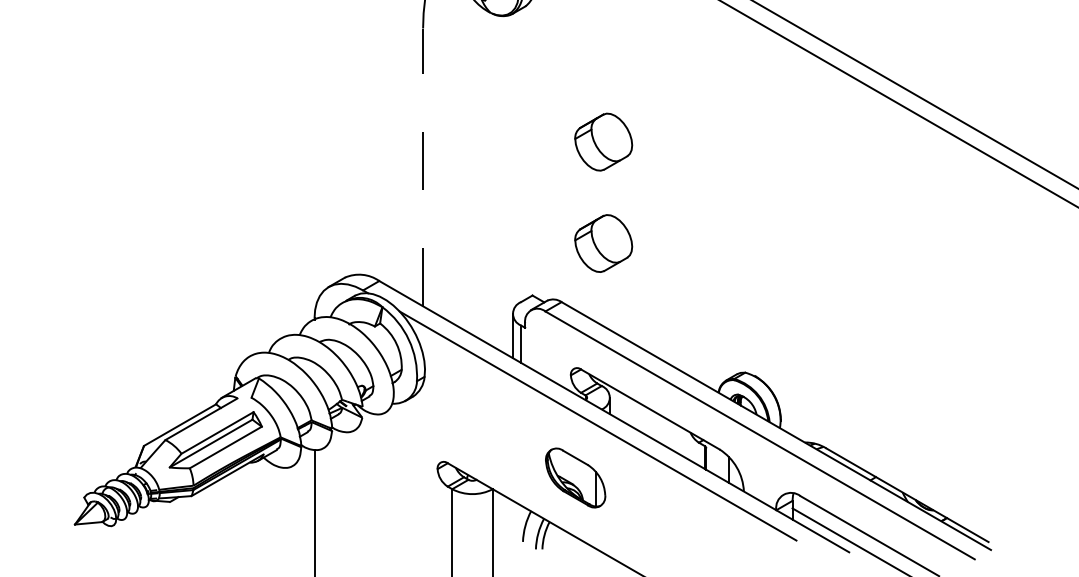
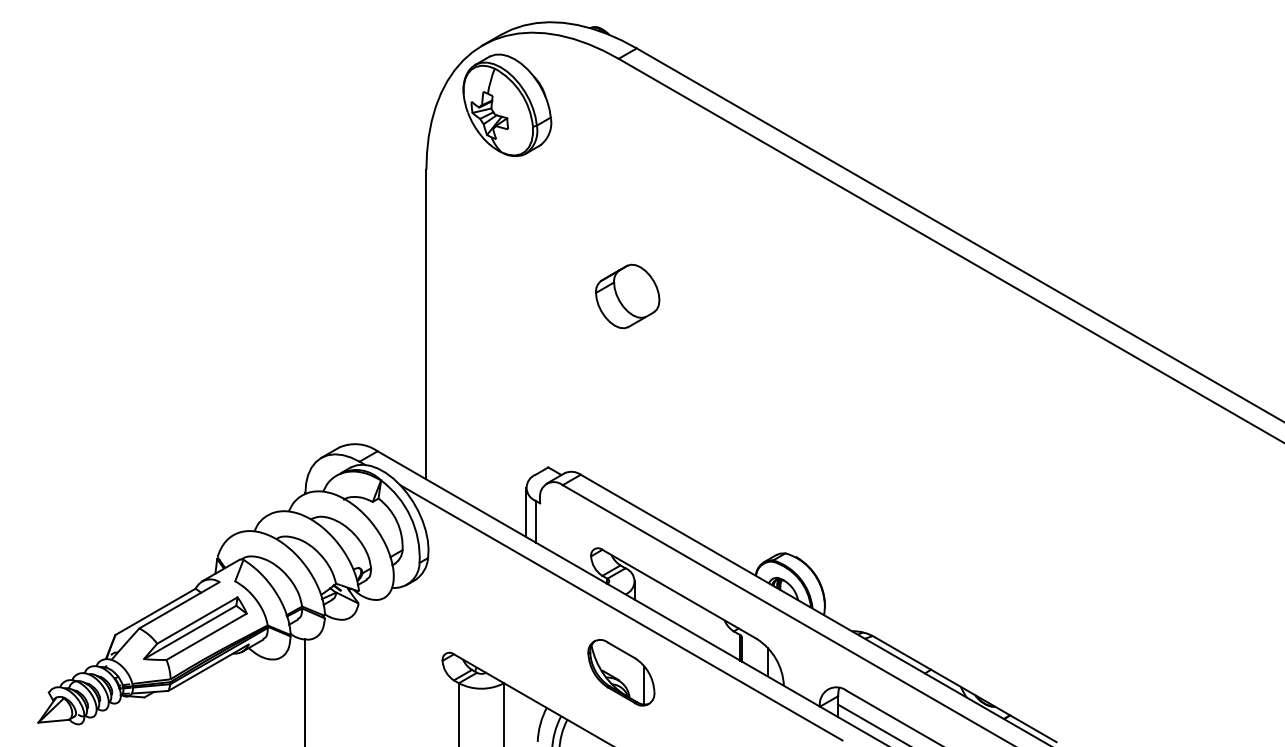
line: (423, 167) -> (426, 324), dashed -> solid
part: (603, 243) -> (627, 409), removed
part: (575, 477) -> (621, 672), moved

